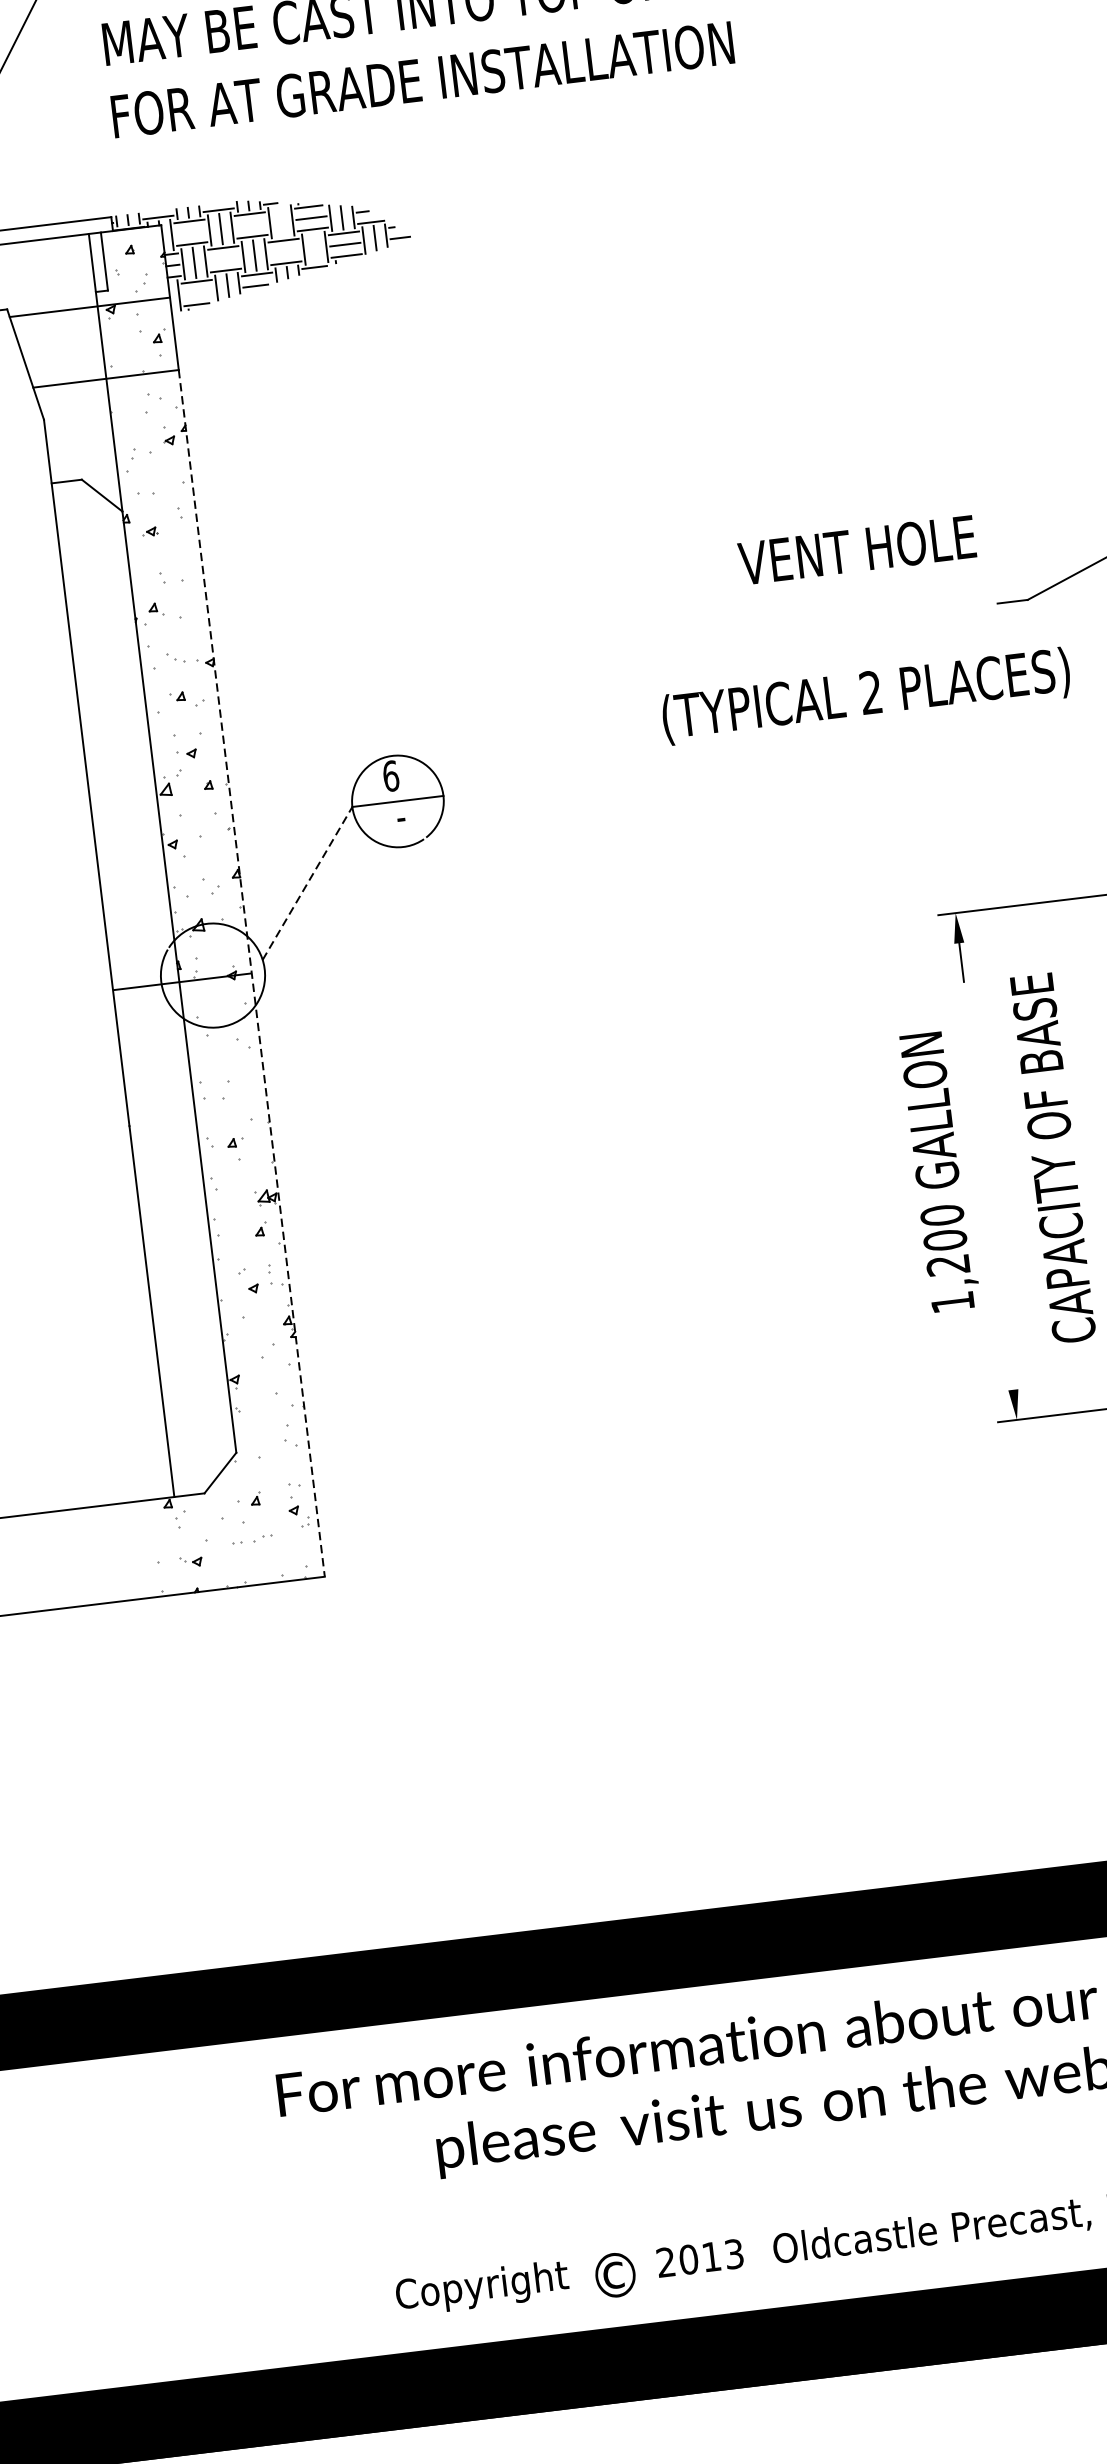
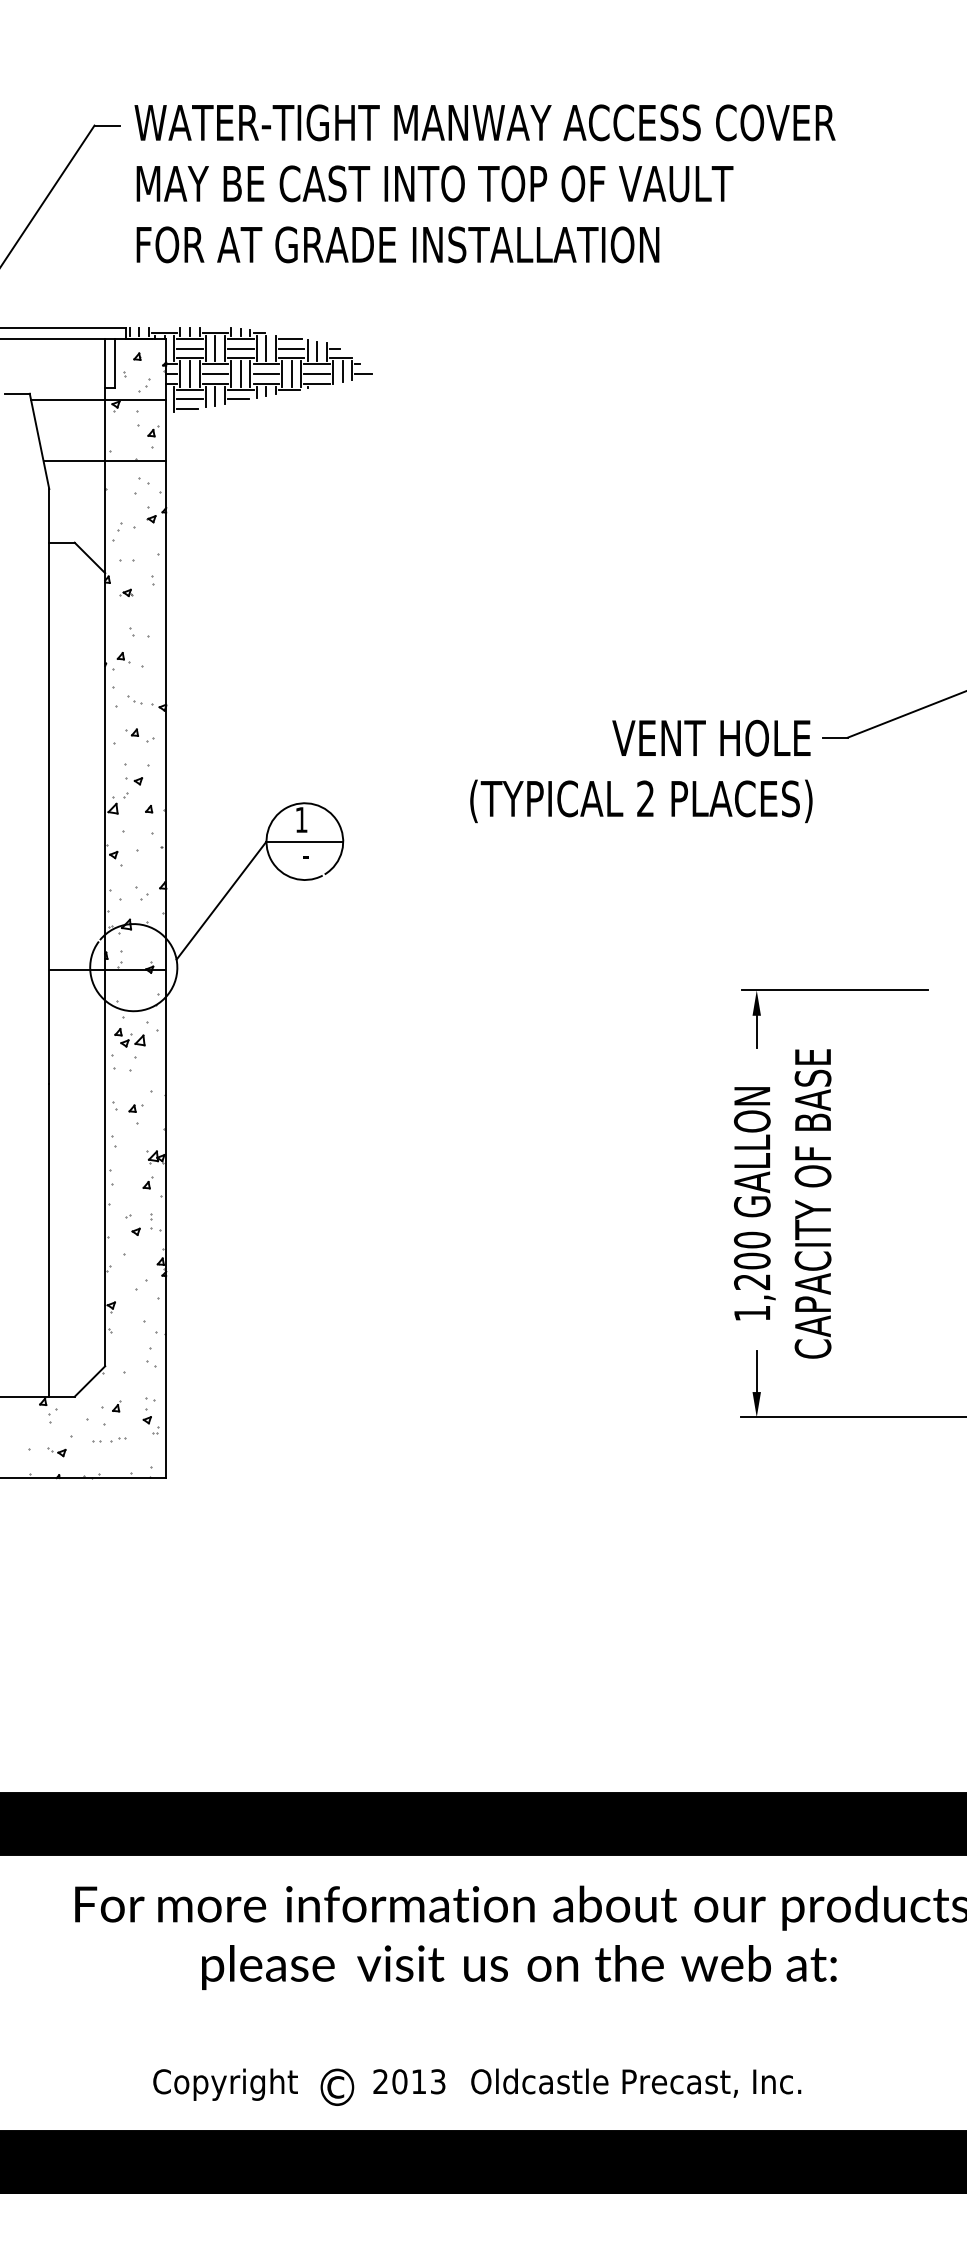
line: (281, 221) -> (266, 348), added
line: (250, 225) -> (240, 348), added
line: (190, 232) -> (189, 348), added
line: (314, 247) -> (291, 373), added
line: (284, 251) -> (265, 373), added
line: (224, 258) -> (215, 373), added
line: (197, 293) -> (189, 399), added
text: (857, 549) -> (711, 737), moved
text: (866, 696) -> (641, 801), moved
text: (390, 775) -> (301, 819), 6 -> 1
line: (307, 883) -> (221, 900), dashed -> solid
line: (252, 974) -> (166, 970), dashed -> solid
part: (217, 1059) -> (129, 1037), added
text: (939, 1171) -> (754, 1203), moved
line: (1010, 1365) -> (756, 1371), added

